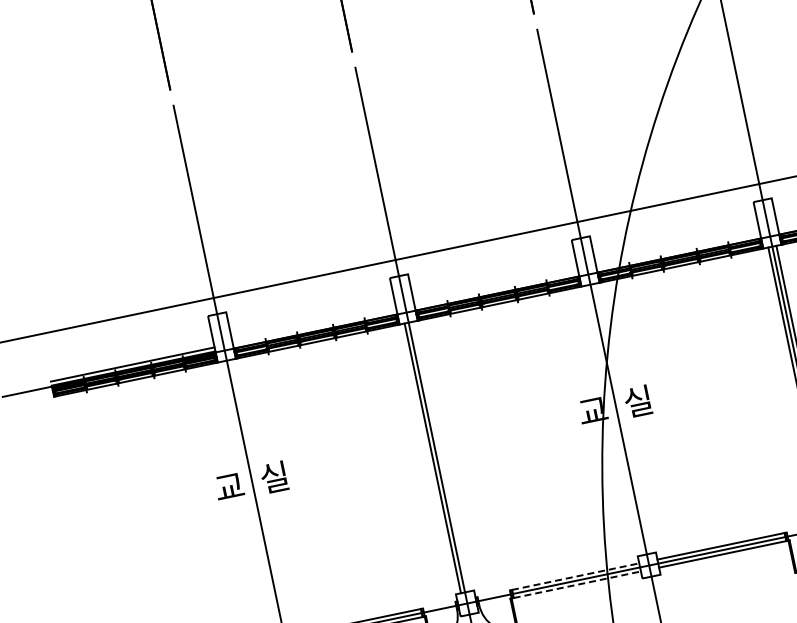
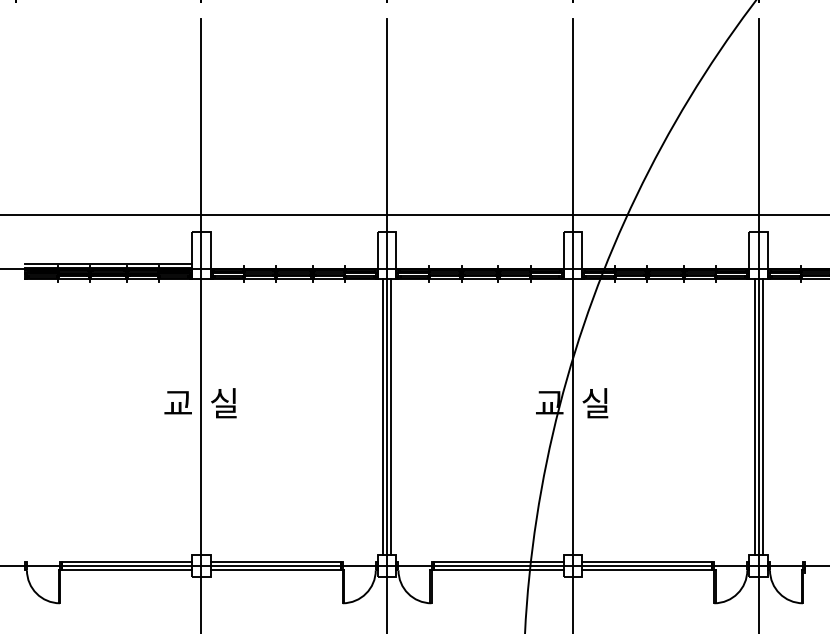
line: (441, 456) -> (391, 416), added
line: (576, 576) -> (499, 561), dashed -> solid
line: (578, 584) -> (499, 570), dashed -> solid

